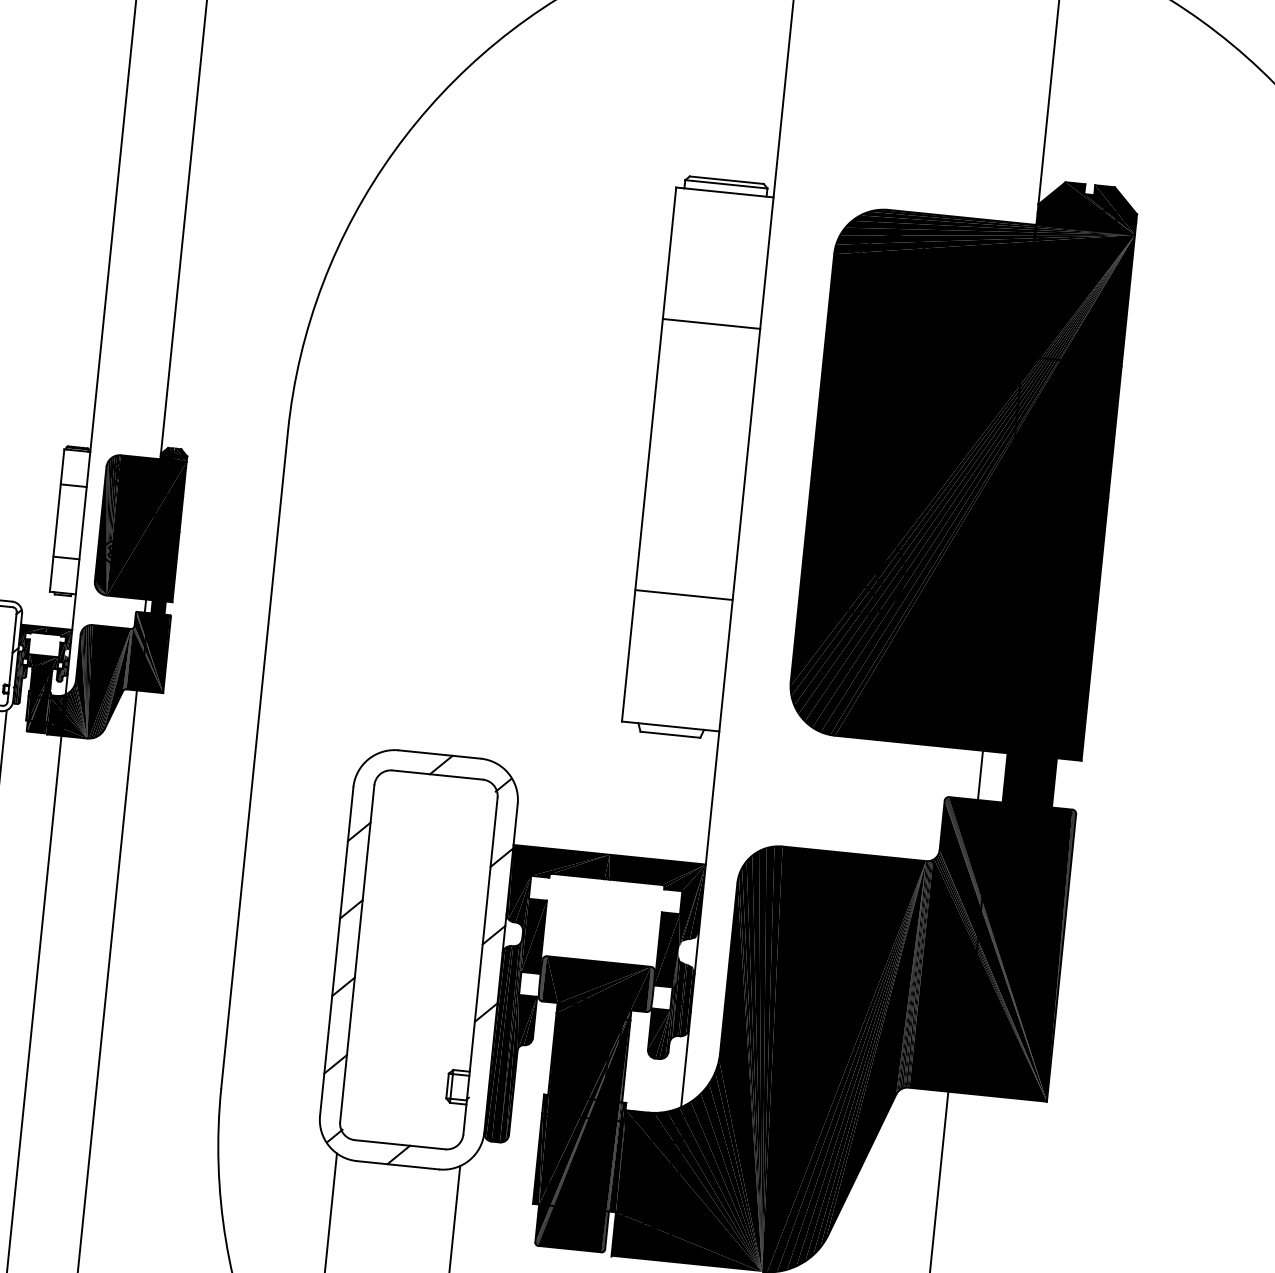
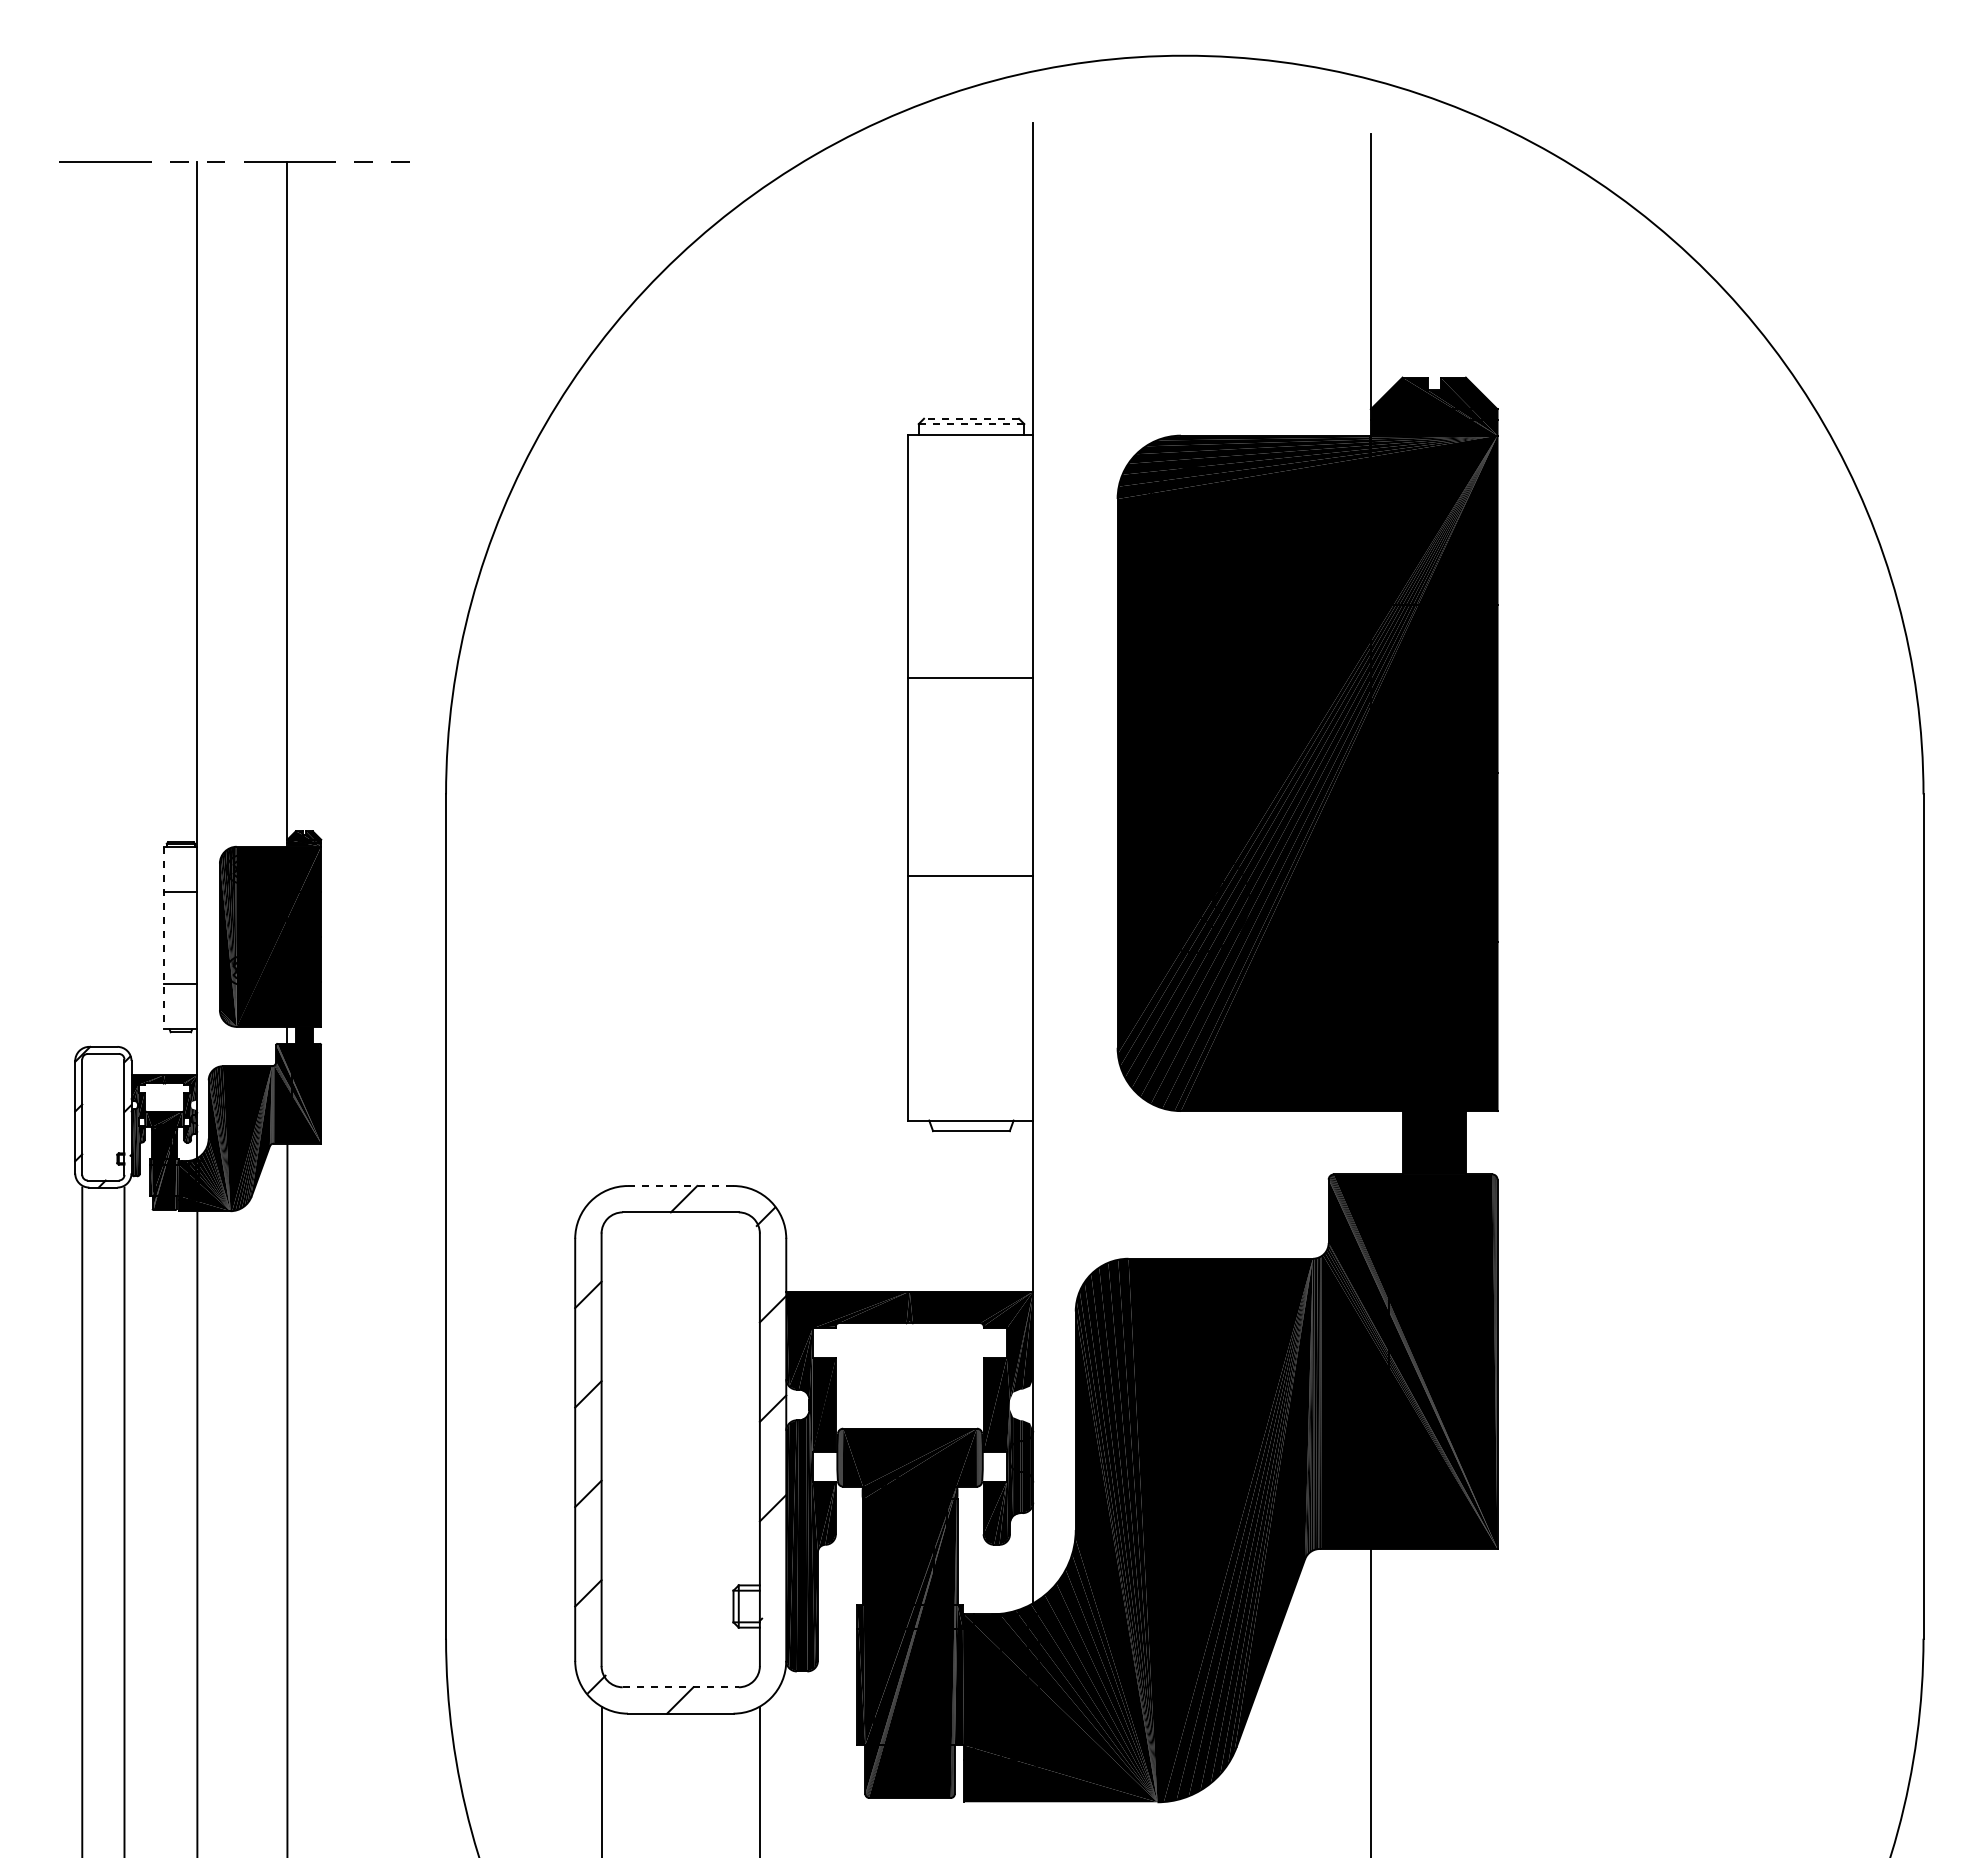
line: (726, 179) -> (970, 418), solid -> dashed
line: (726, 184) -> (971, 424), solid -> dashed
line: (711, 323) -> (970, 678), moved
line: (57, 520) -> (164, 938), solid -> dashed
line: (683, 594) -> (970, 875), moved
line: (439, 754) -> (680, 1186), solid -> dashed
line: (980, 775) -> (1370, 1142), removed
line: (400, 1144) -> (681, 1687), solid -> dashed

